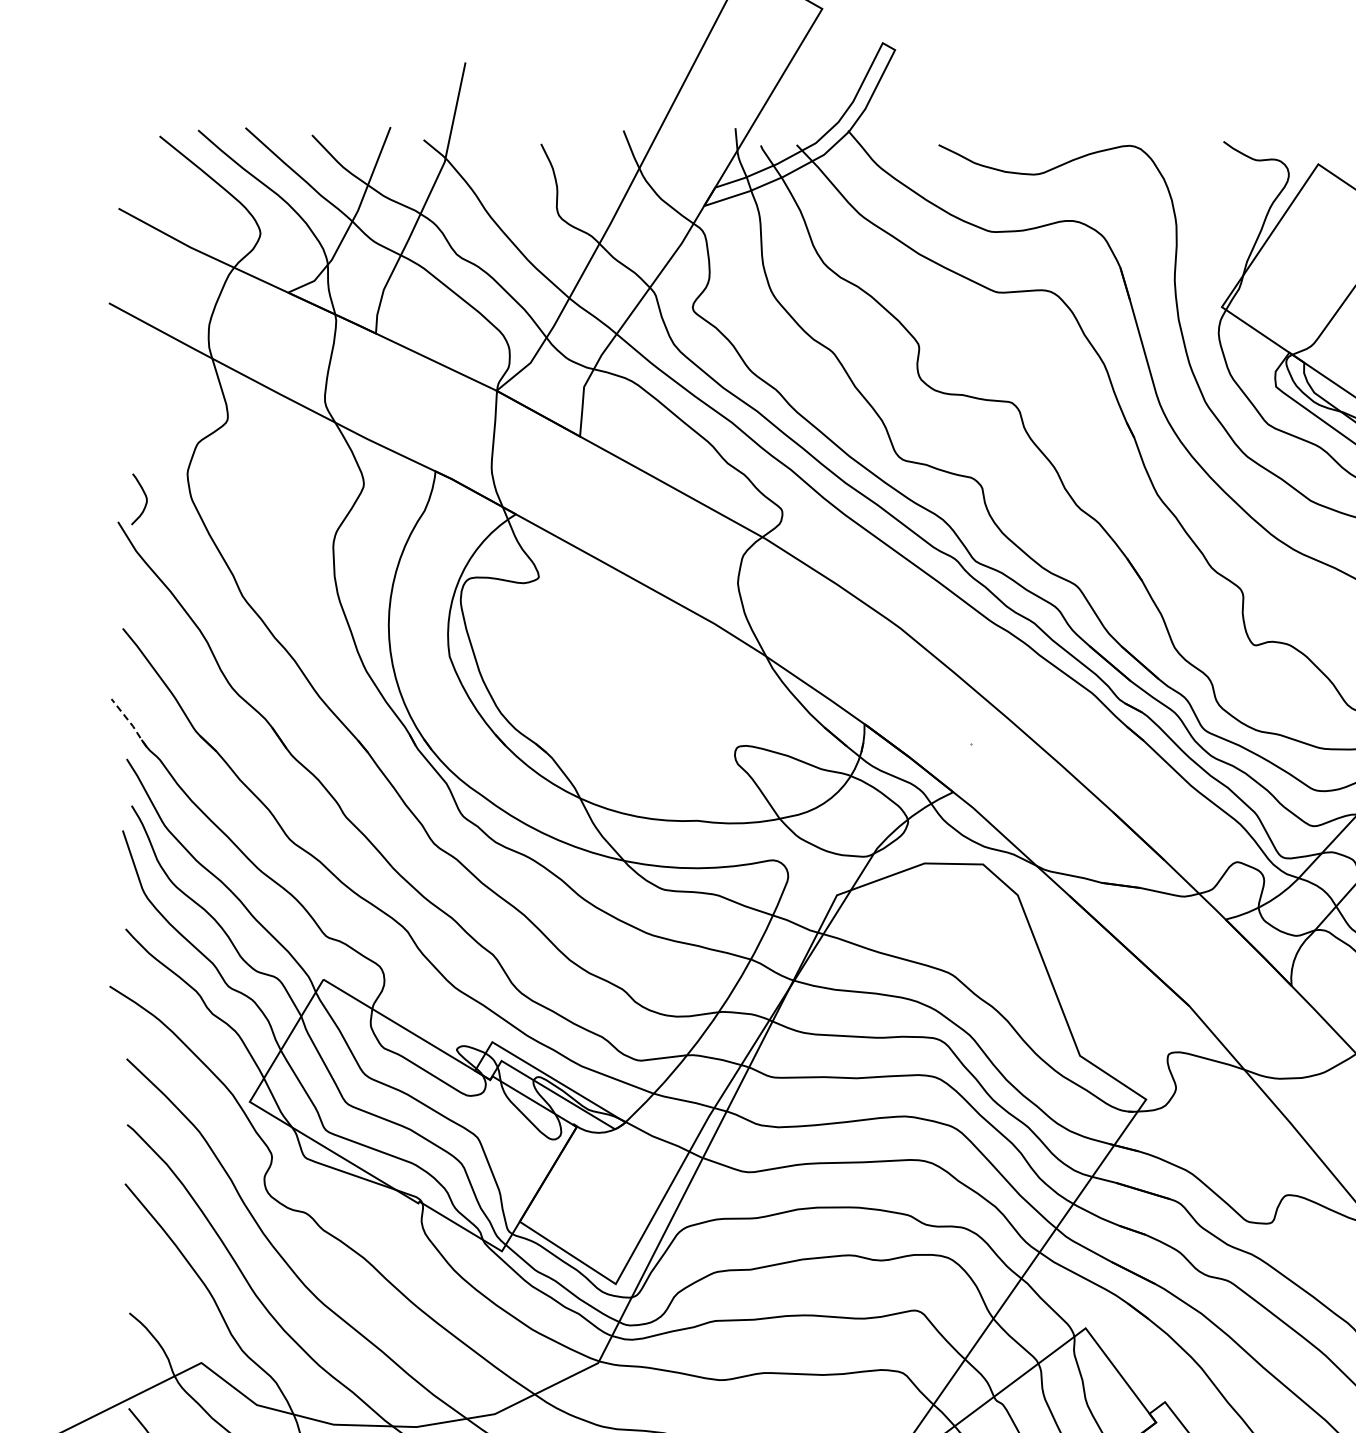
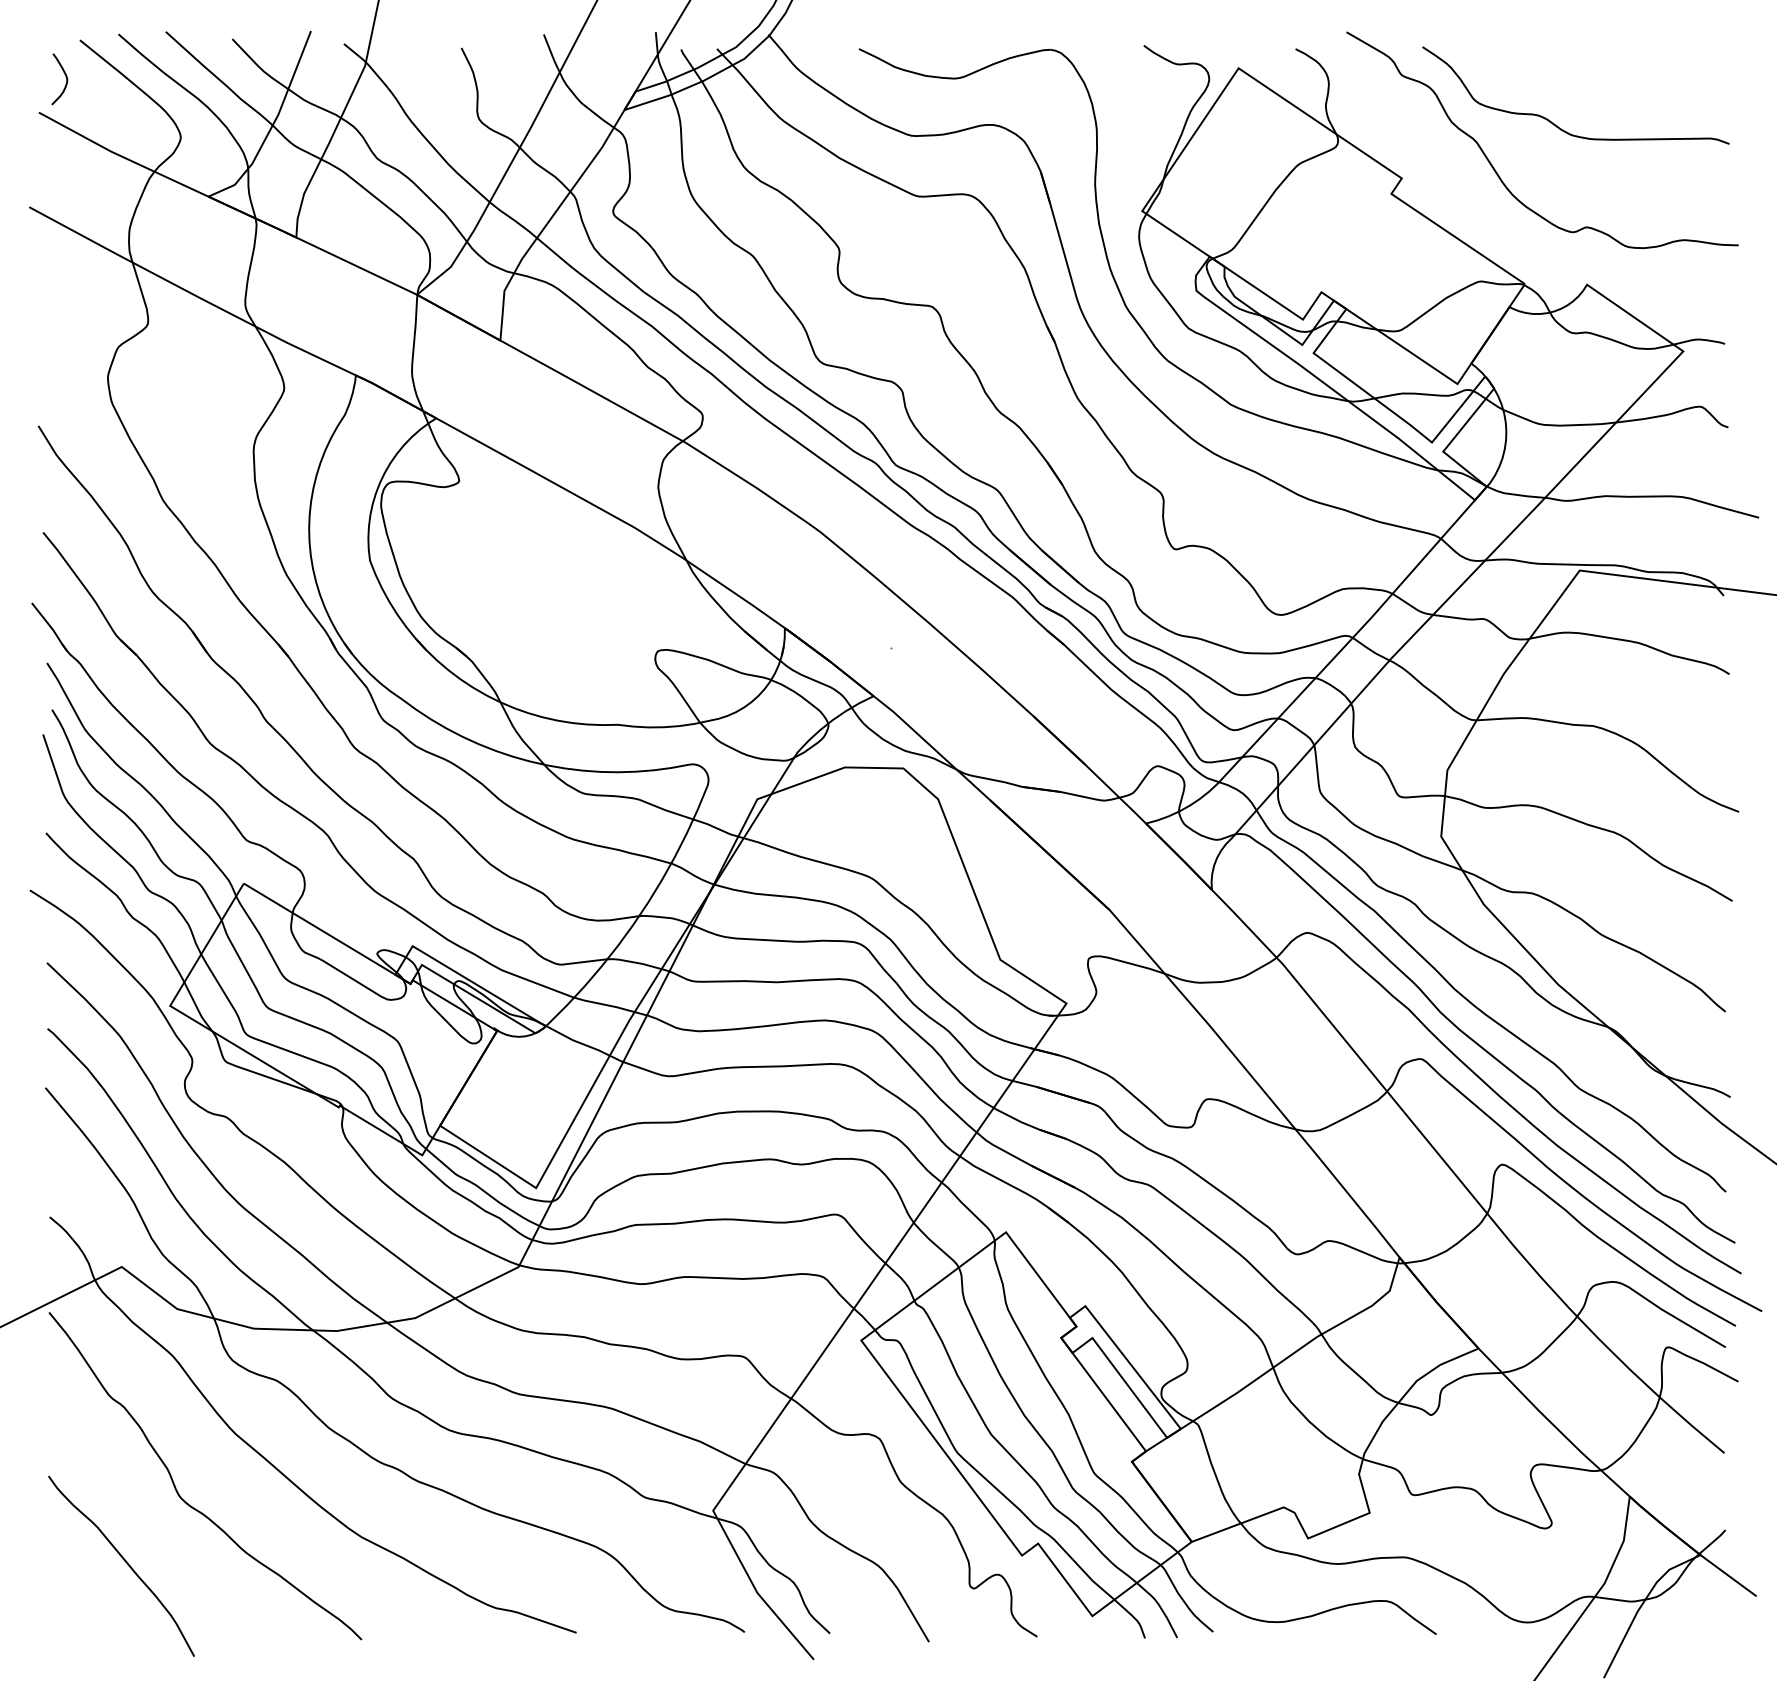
curve: (145, 497) -> (65, 77), moved
line: (130, 723) -> (50, 627), dashed -> solid

